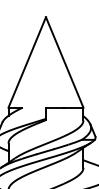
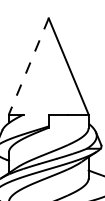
line: (27, 62) -> (29, 66), solid -> dashed

